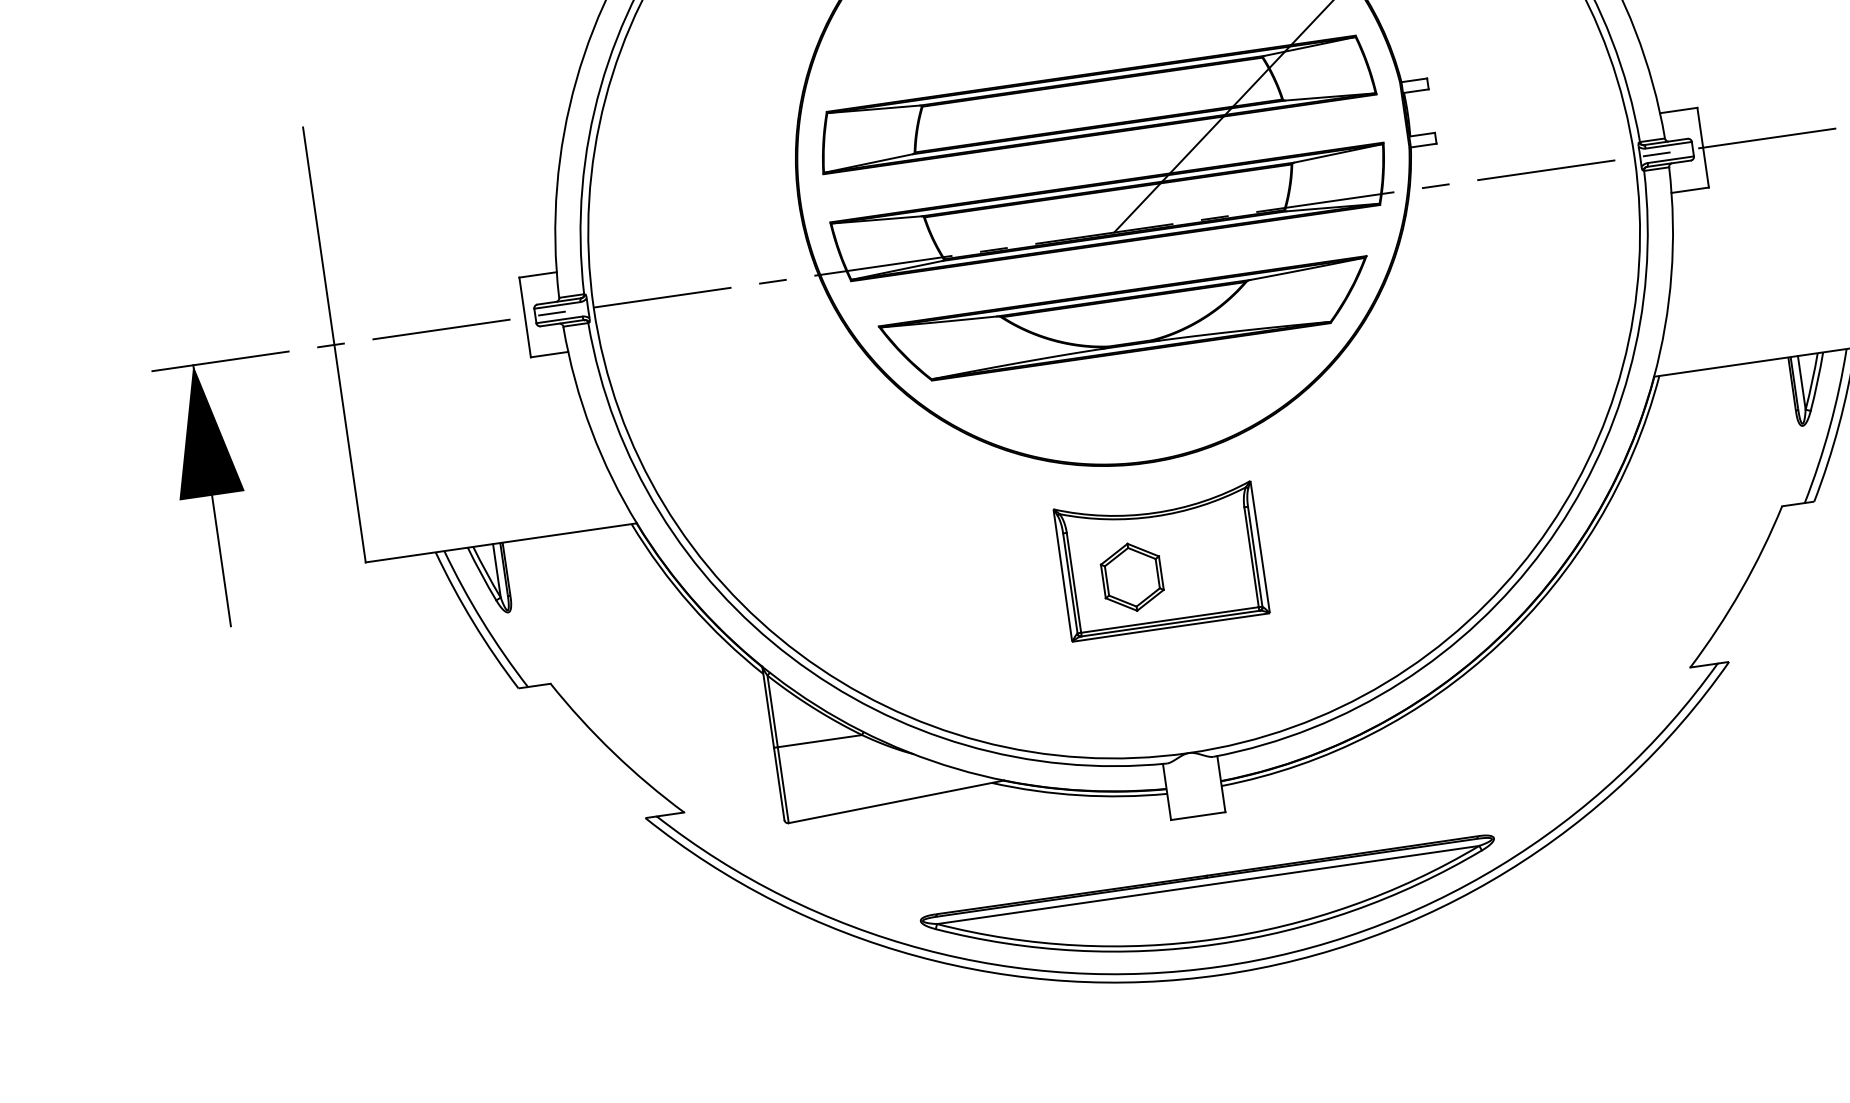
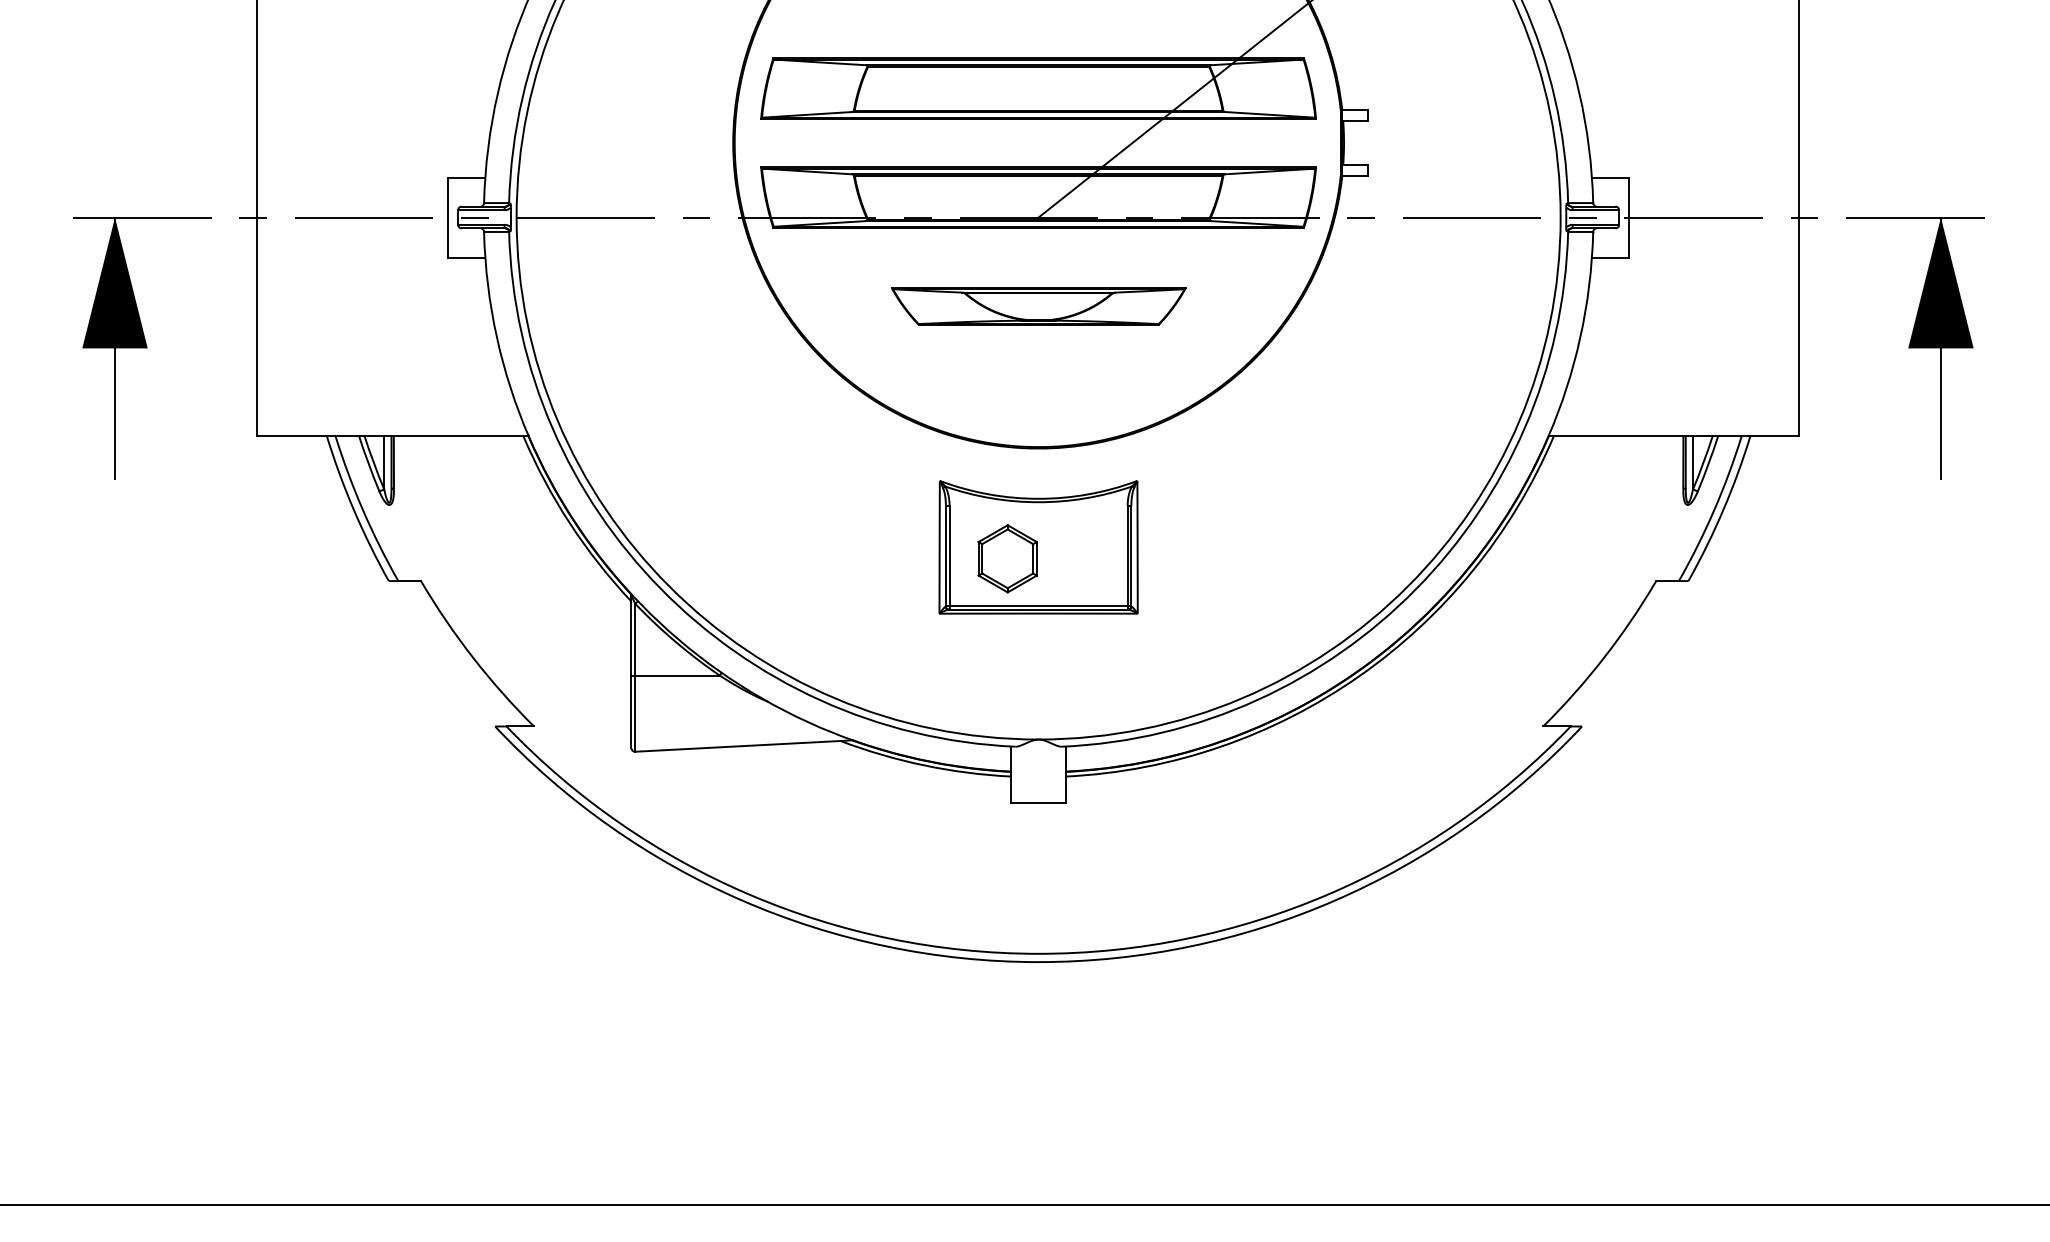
part: (1126, 321) -> (1038, 306), size x0.6
part: (1211, 909) -> (1038, 896), removed

